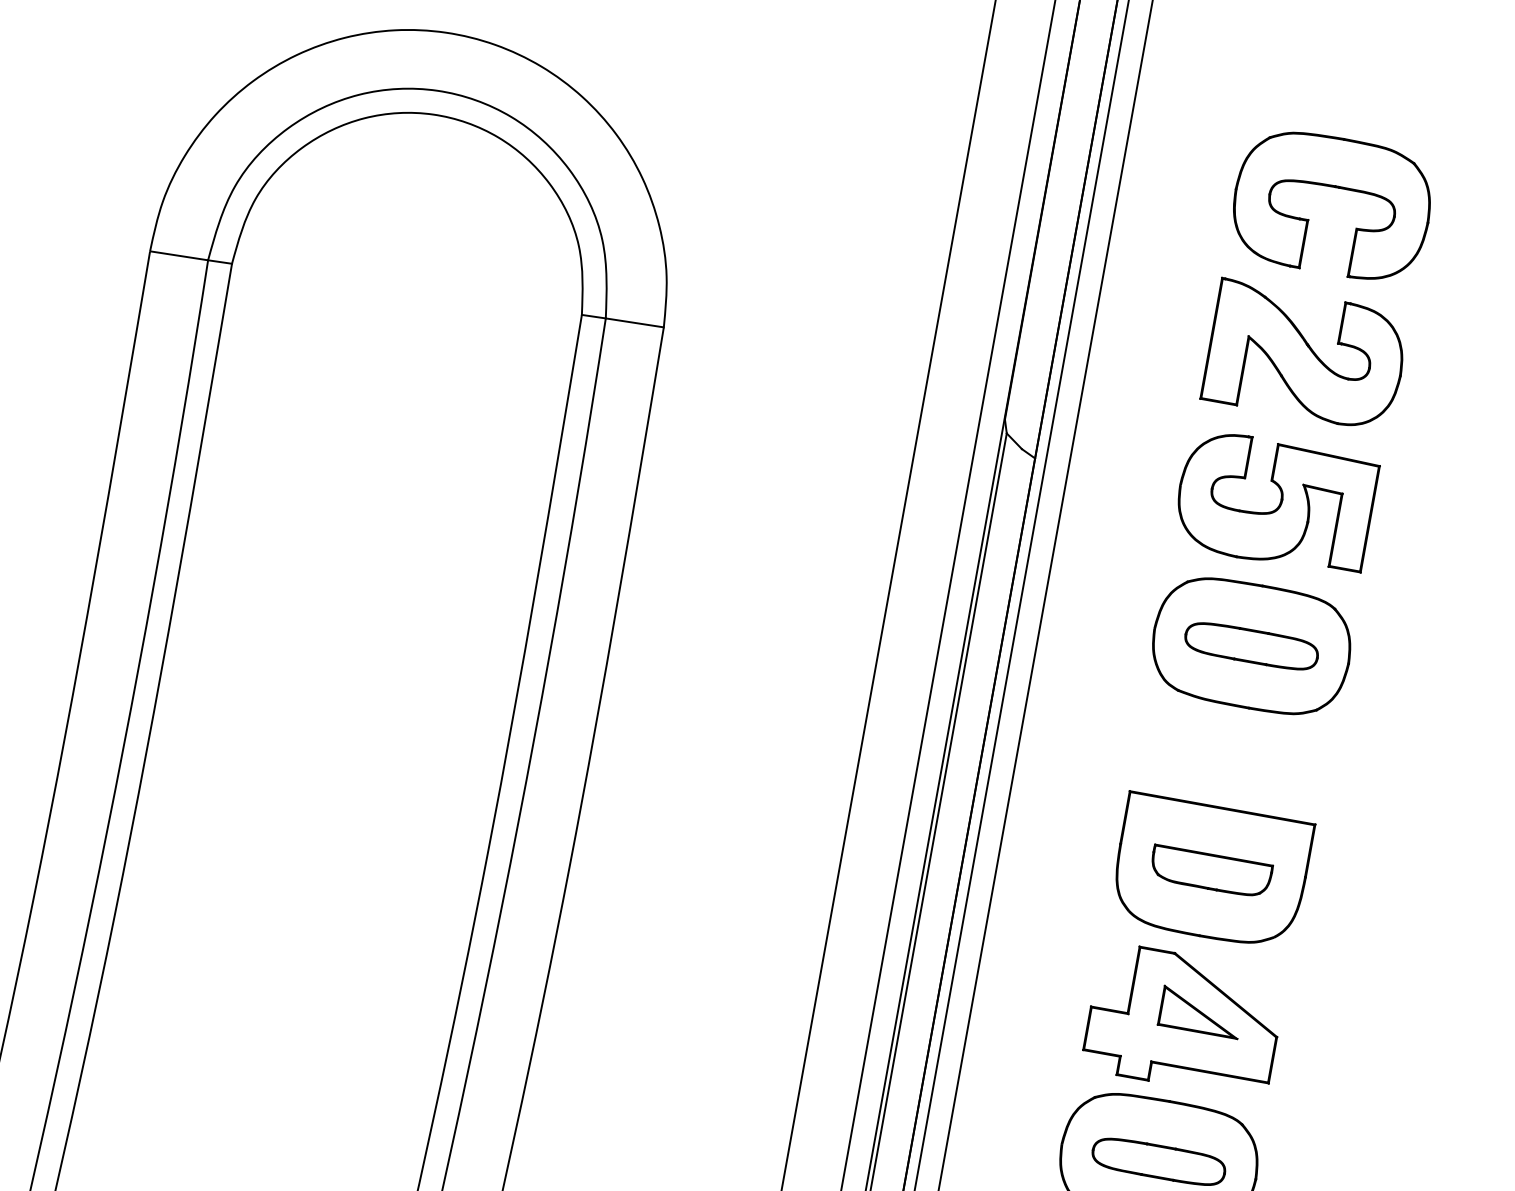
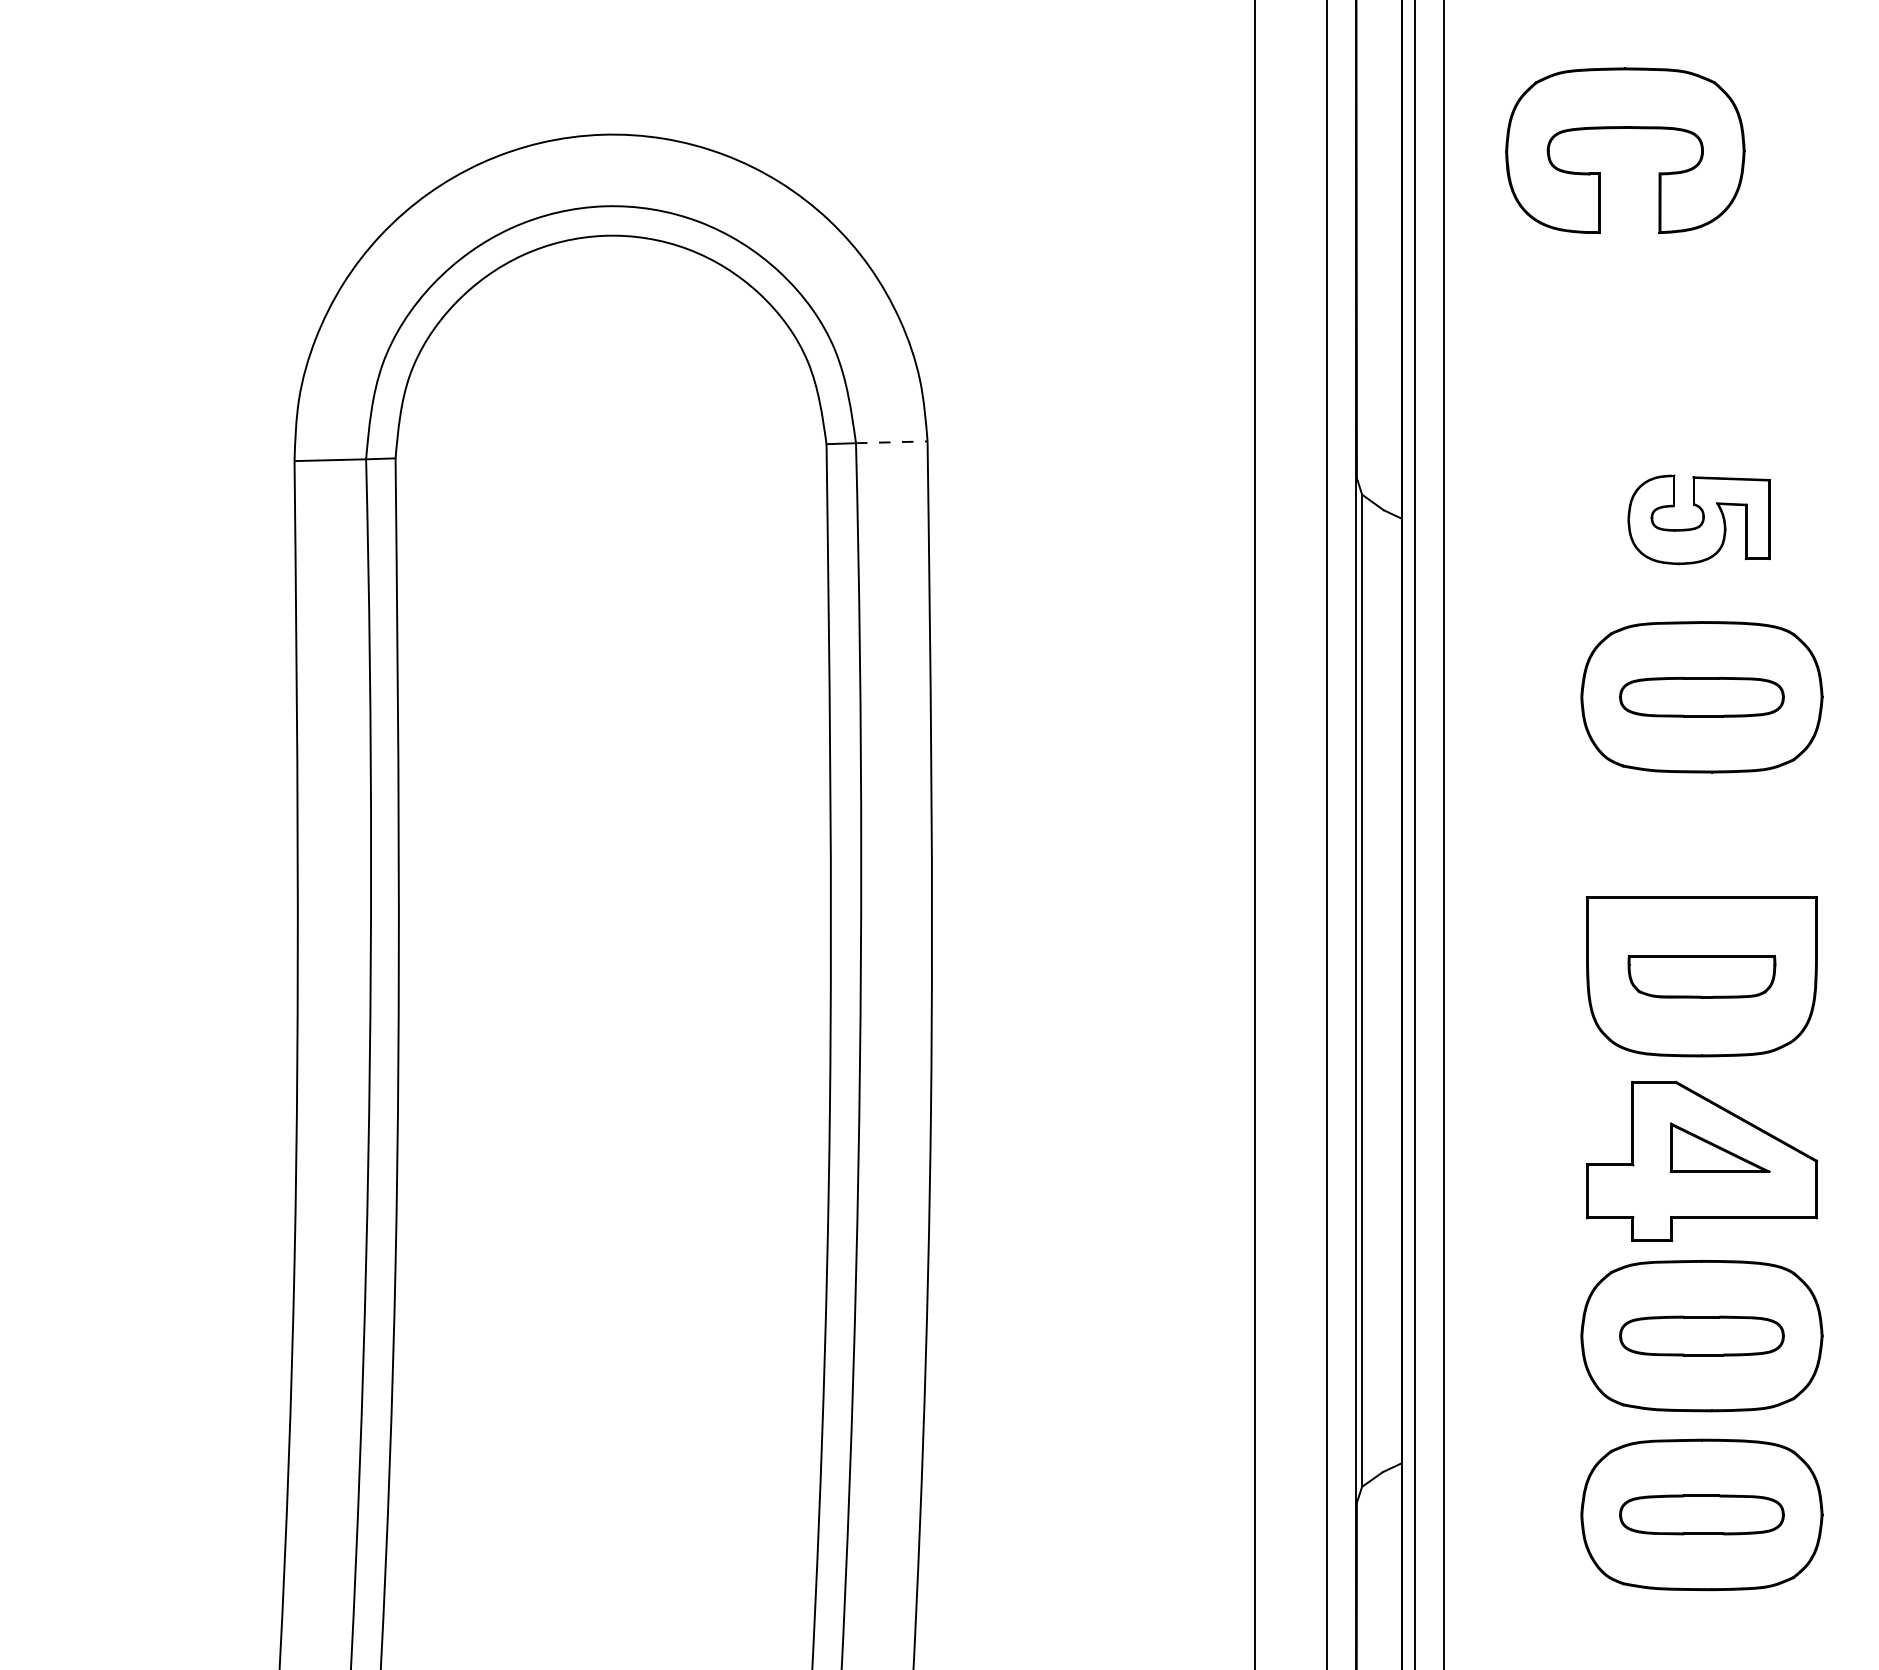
part: (1335, 187) -> (1625, 128), moved
line: (634, 323) -> (891, 442), solid -> dashed
part: (1306, 355) -> (1704, 336), removed
part: (1274, 502) -> (1698, 519), size x0.6

